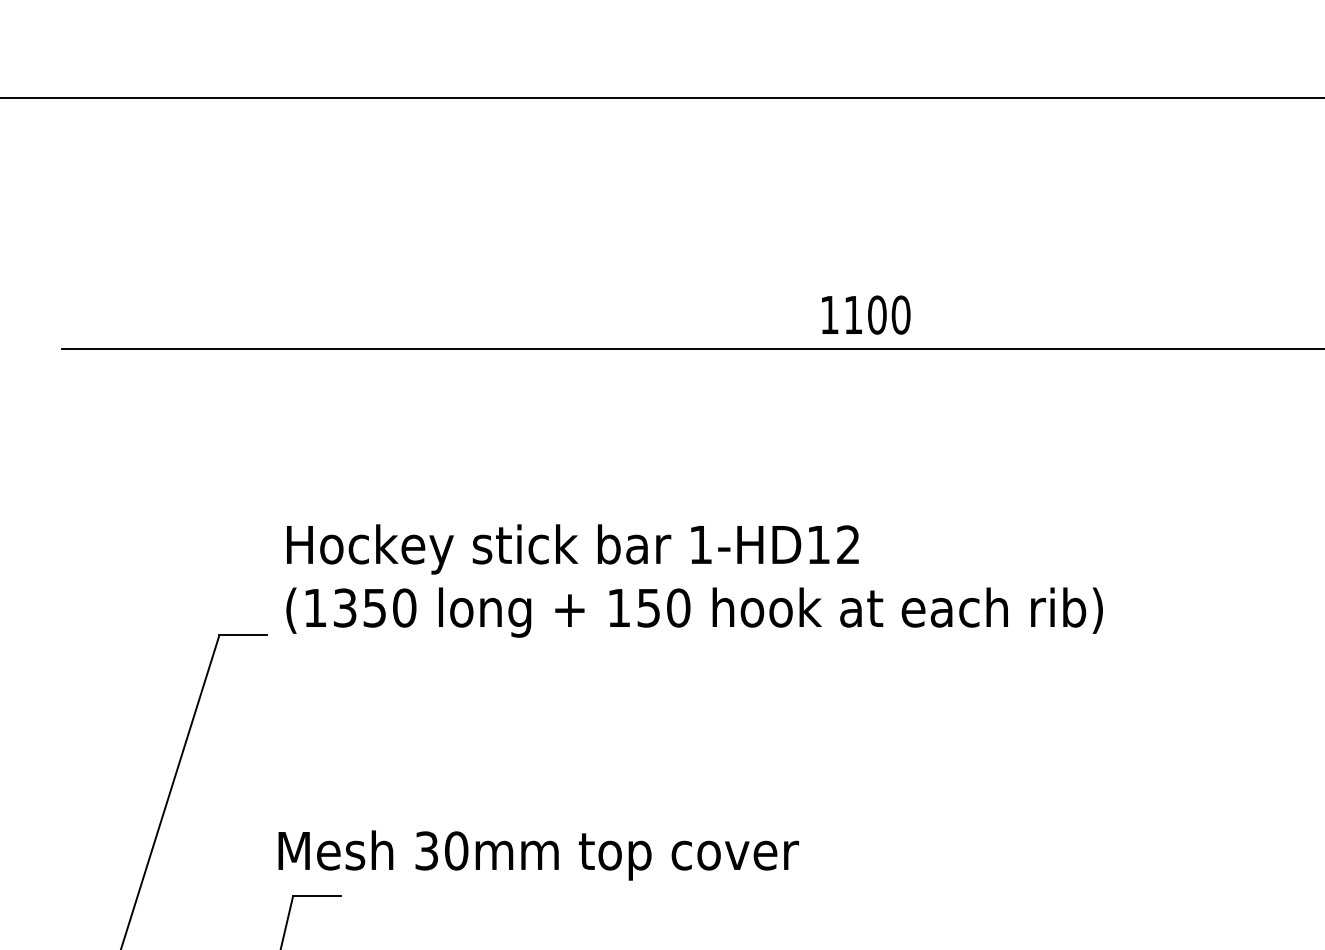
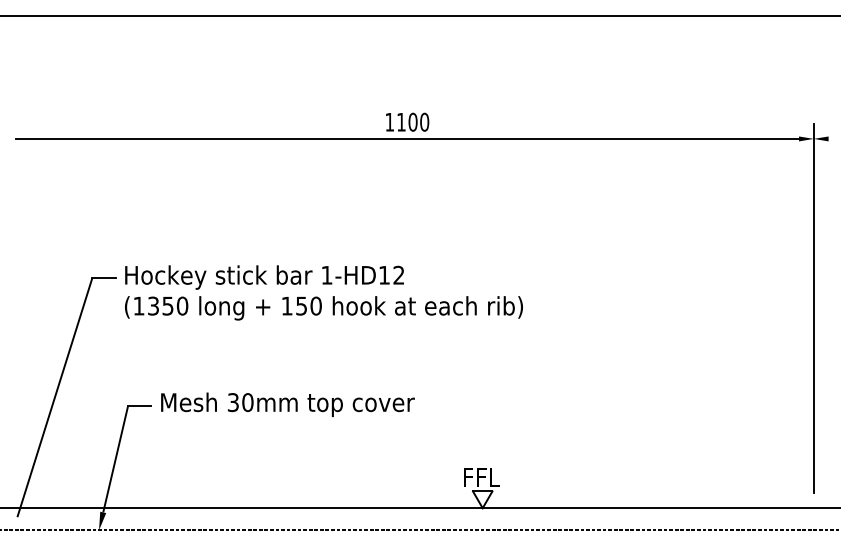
text: (693, 580) -> (323, 292), moved
text: (537, 854) -> (287, 404), moved

